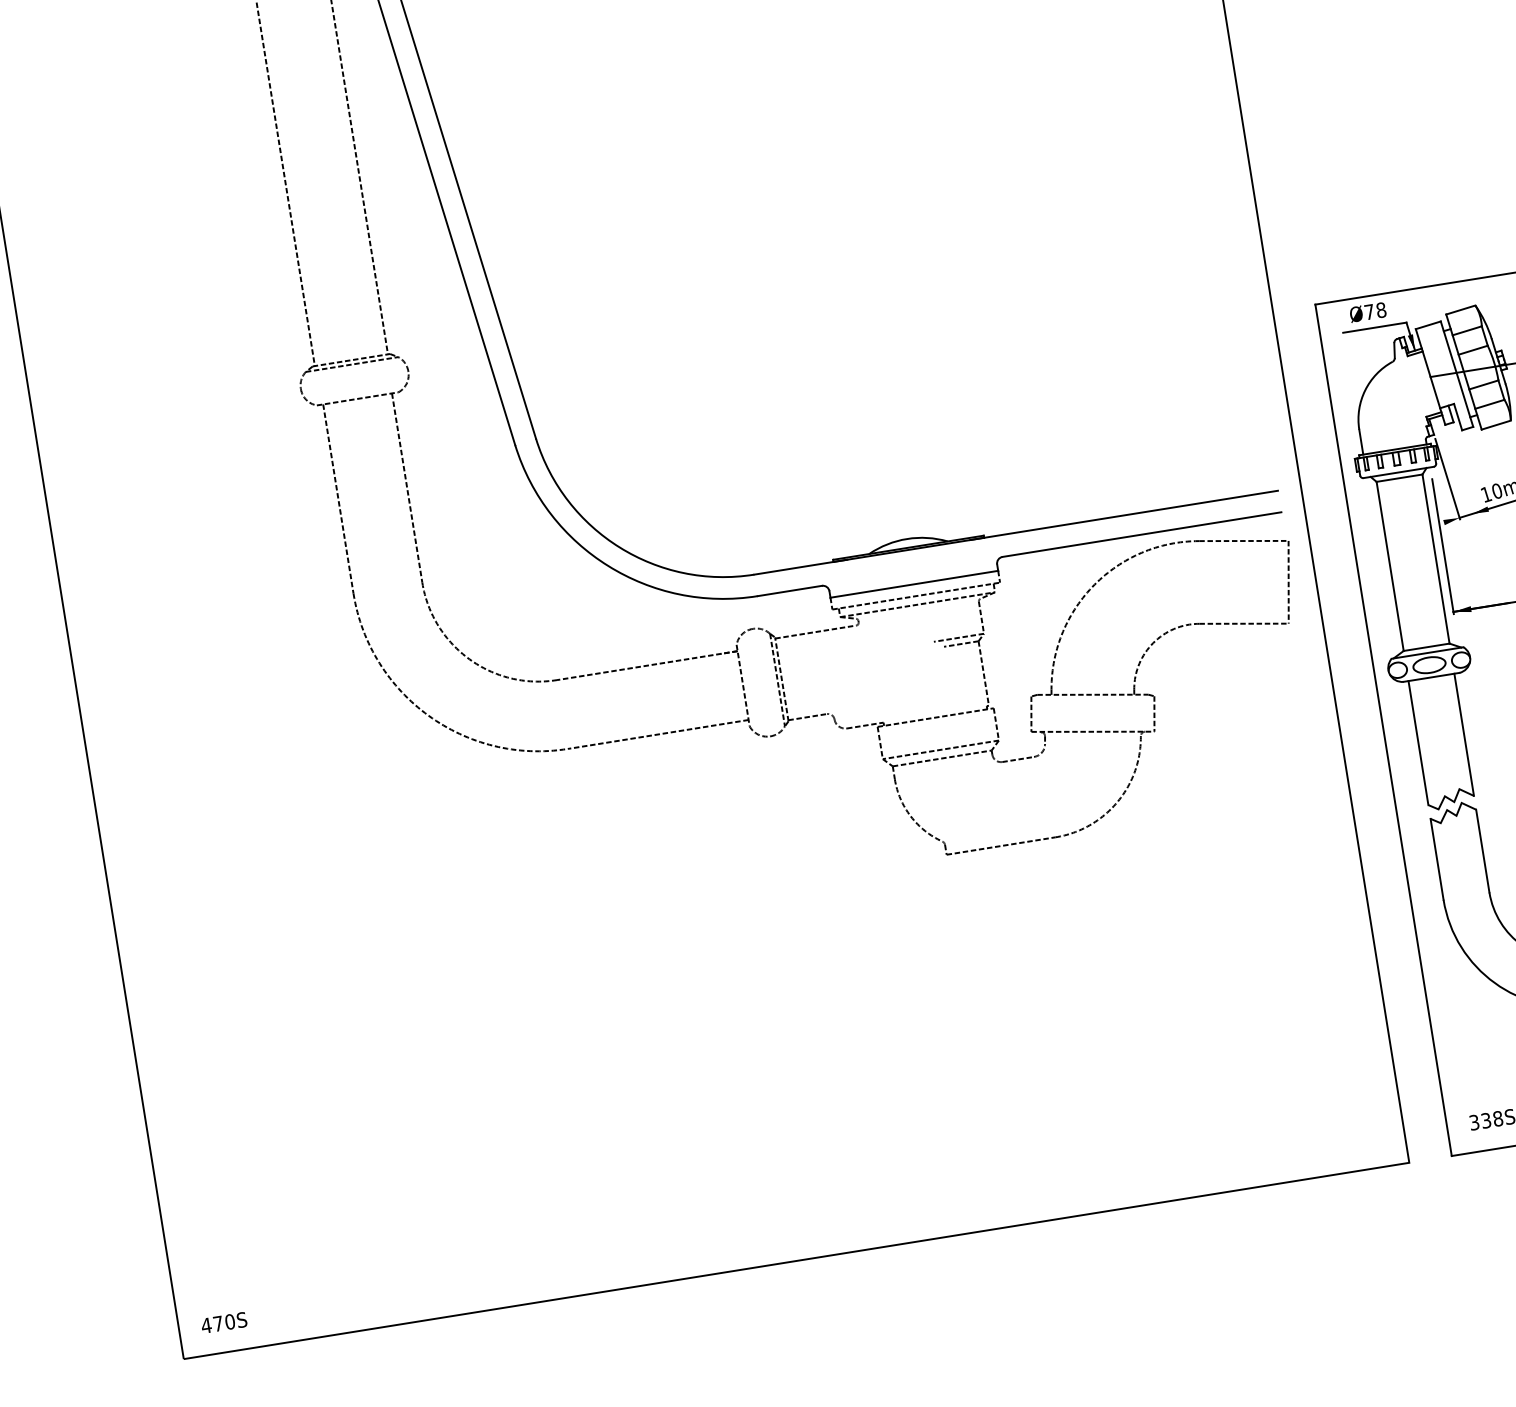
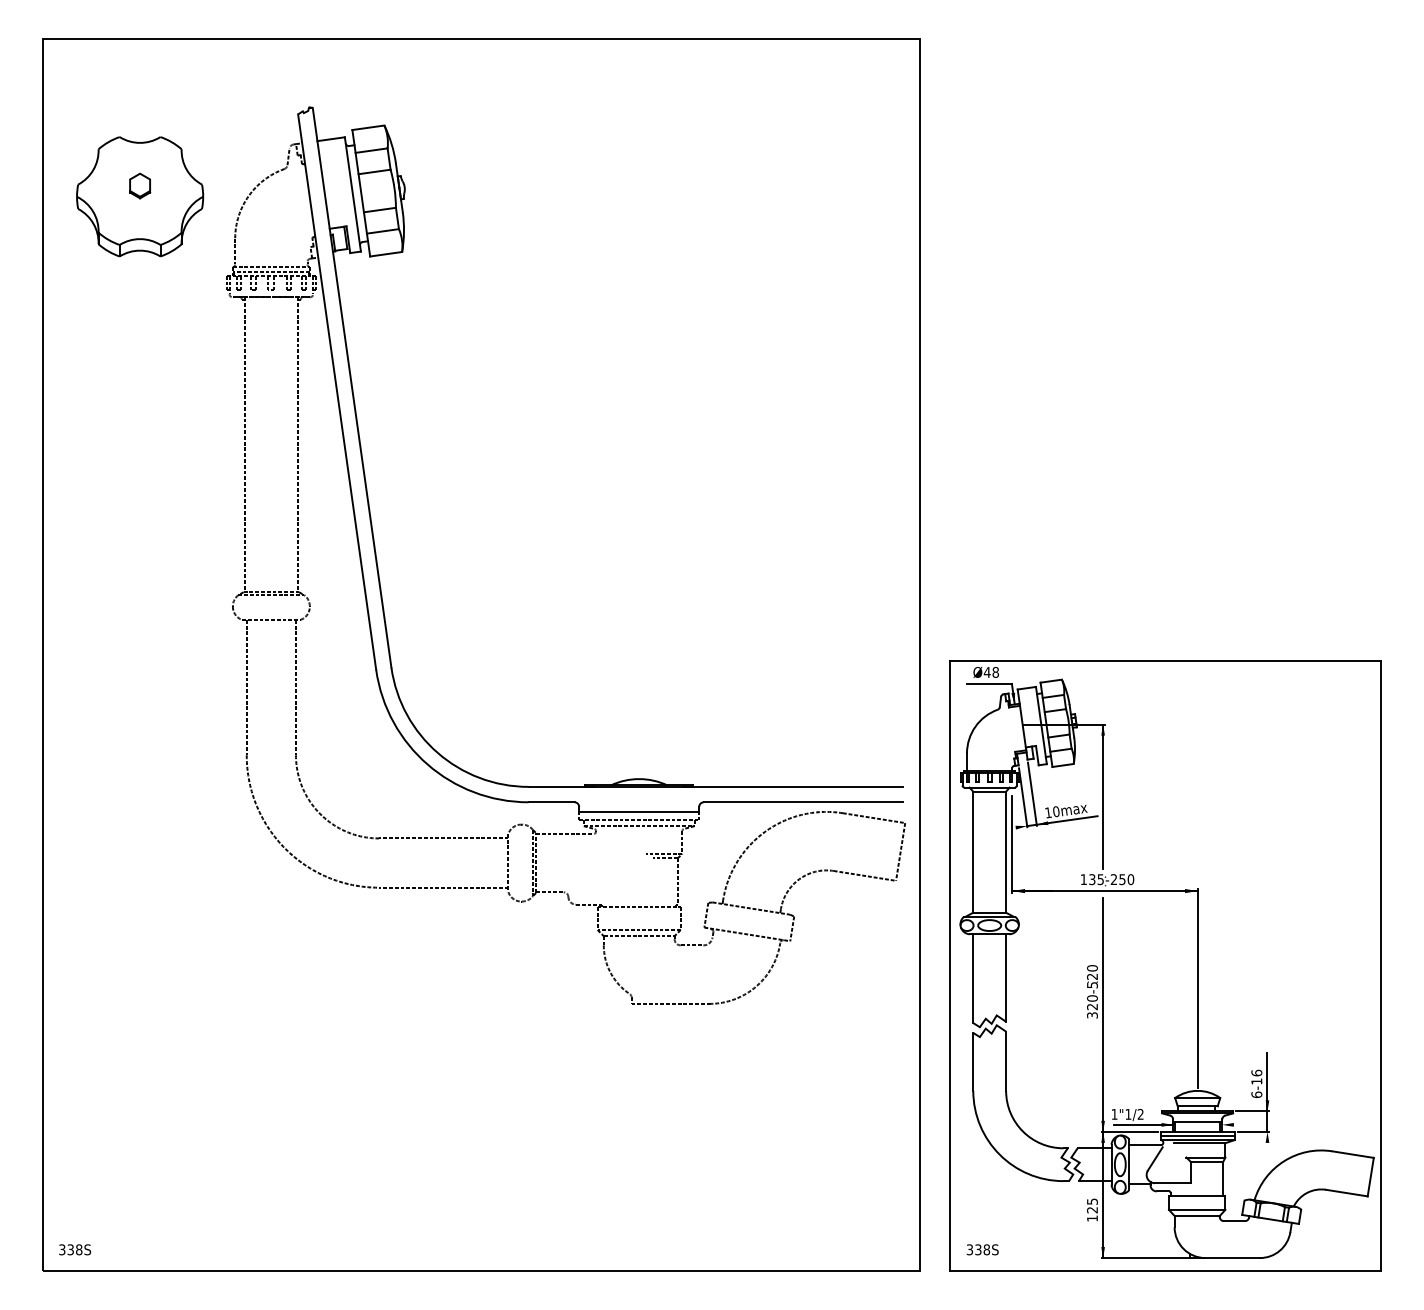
text: (1368, 312) -> (986, 672), Ø78 -> Ø48
line: (1458, 471) -> (1031, 793), added
text: (217, 1323) -> (70, 1249), 470S -> 338S

